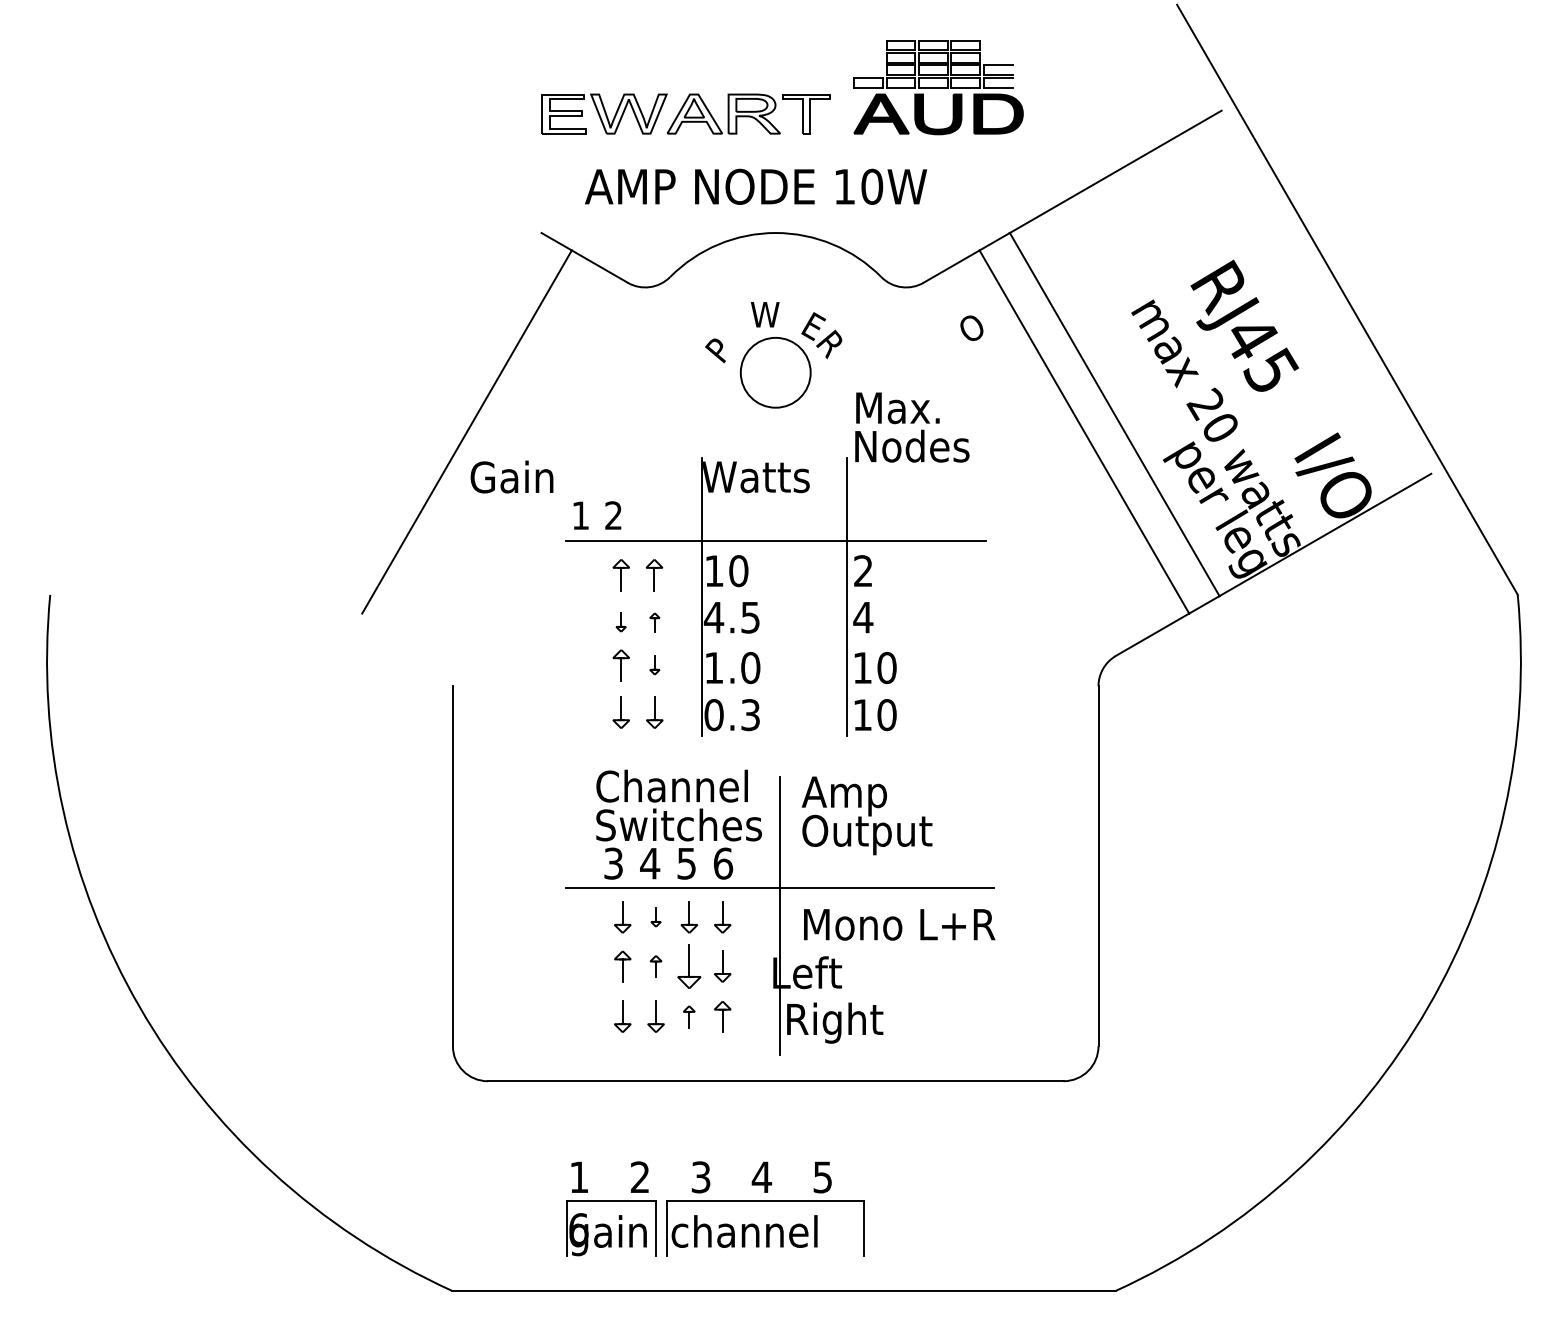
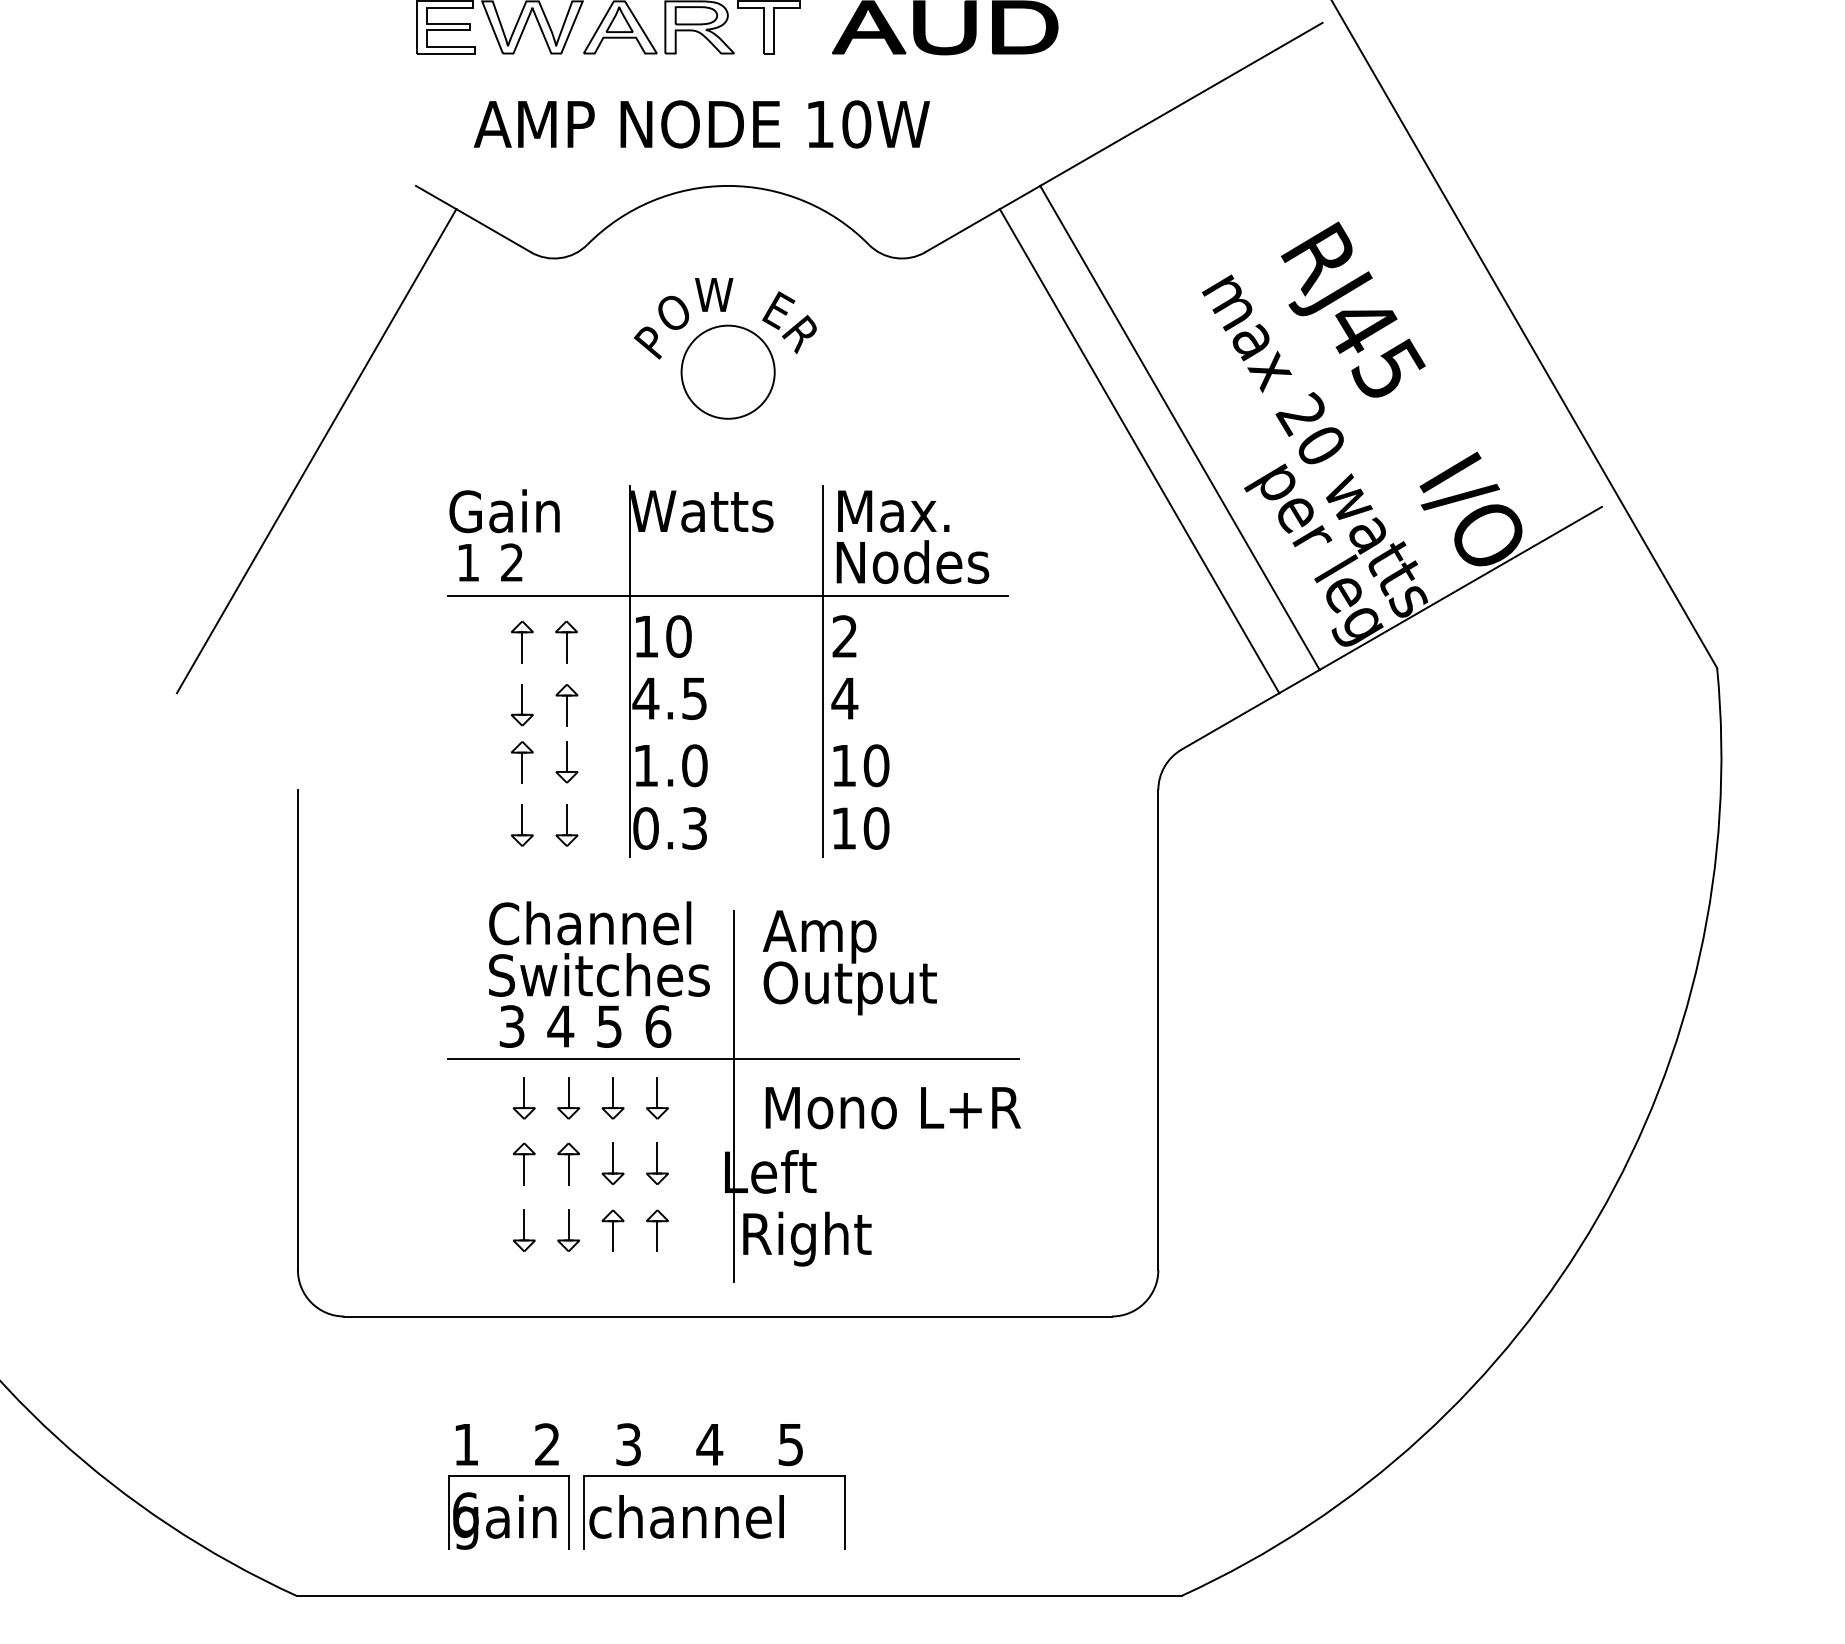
text: (971, 327) -> (673, 311), moved
text: (912, 427) -> (913, 537), moved
text: (511, 476) -> (503, 510), moved
part: (620, 622) -> (521, 705), size x1.67
part: (654, 622) -> (566, 705), size x1.67
part: (654, 665) -> (566, 762), size x1.67
part: (655, 917) -> (567, 1098), size x1.67
part: (655, 966) -> (567, 1163), size x1.43
part: (689, 966) -> (613, 1163), size x0.71
part: (688, 1016) -> (611, 1230), size x1.43

